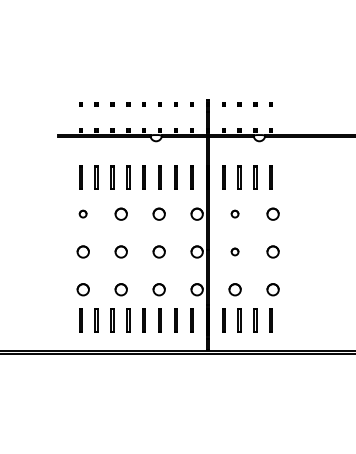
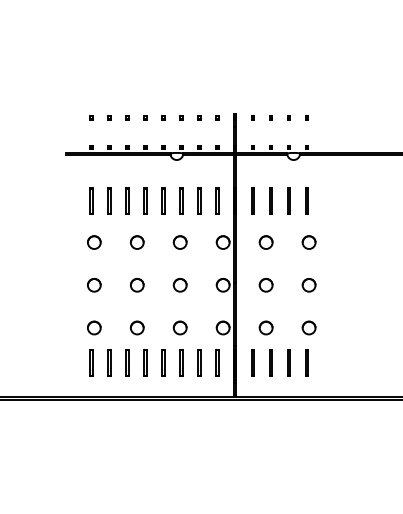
circle: (82, 213) -> (93, 241), size x1.67
circle: (234, 213) -> (265, 241), size x1.67
circle: (234, 251) -> (265, 284), size x1.67

